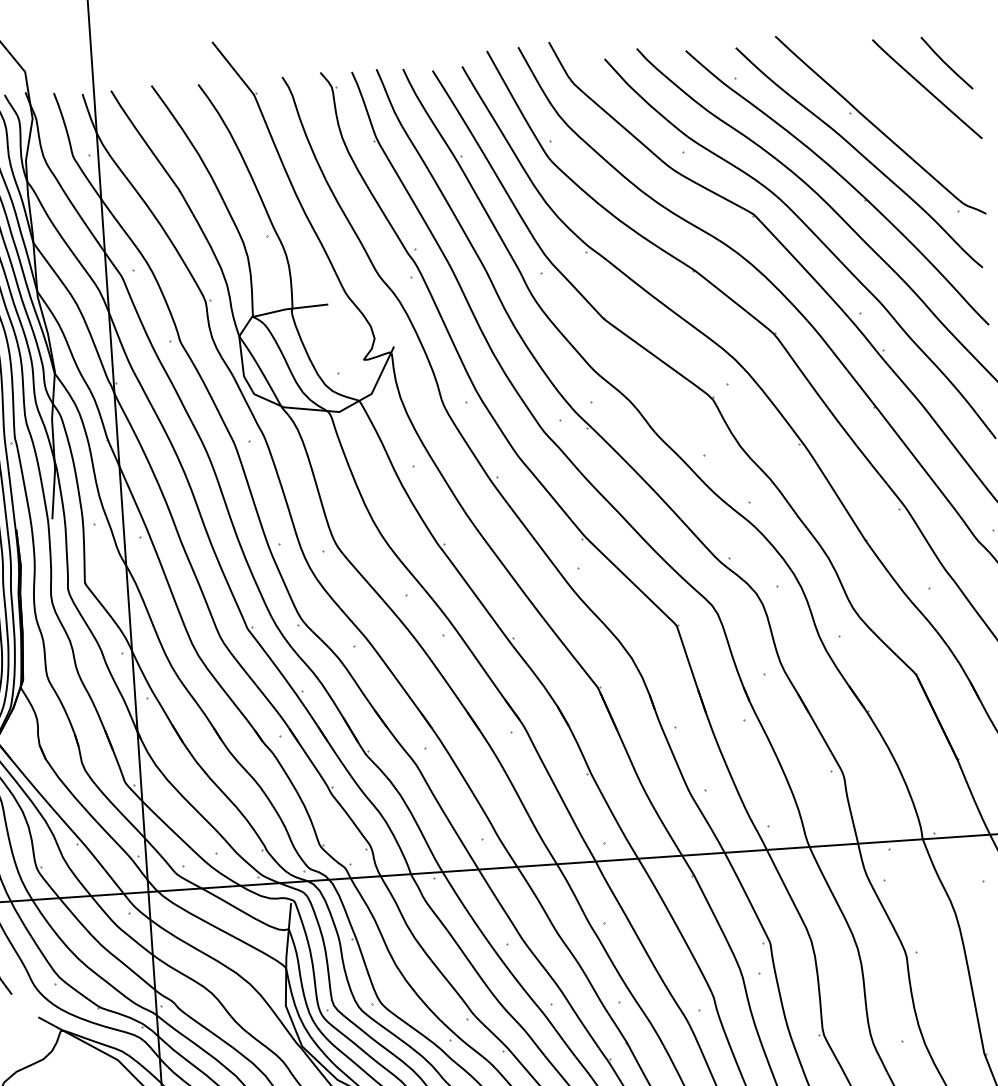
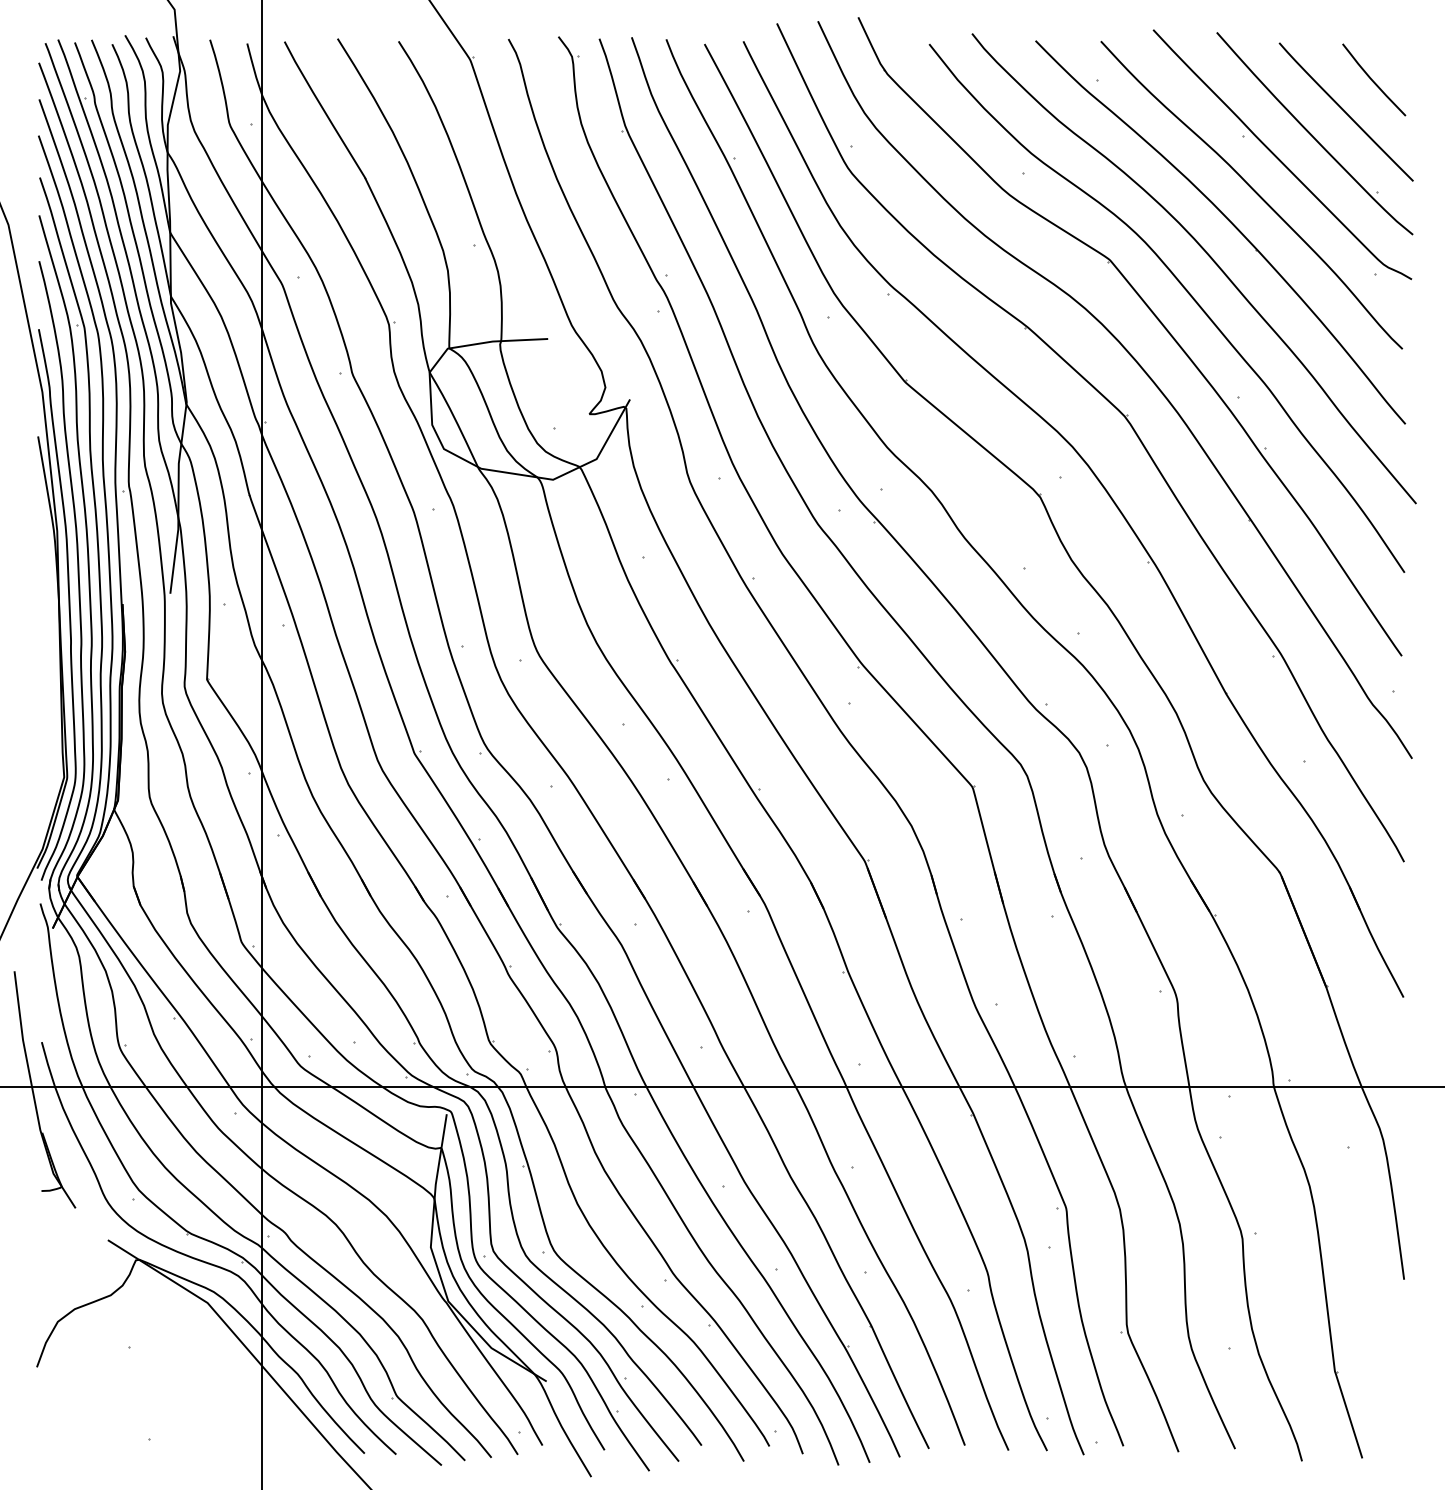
part: (904, 107) -> (1314, 133), added

